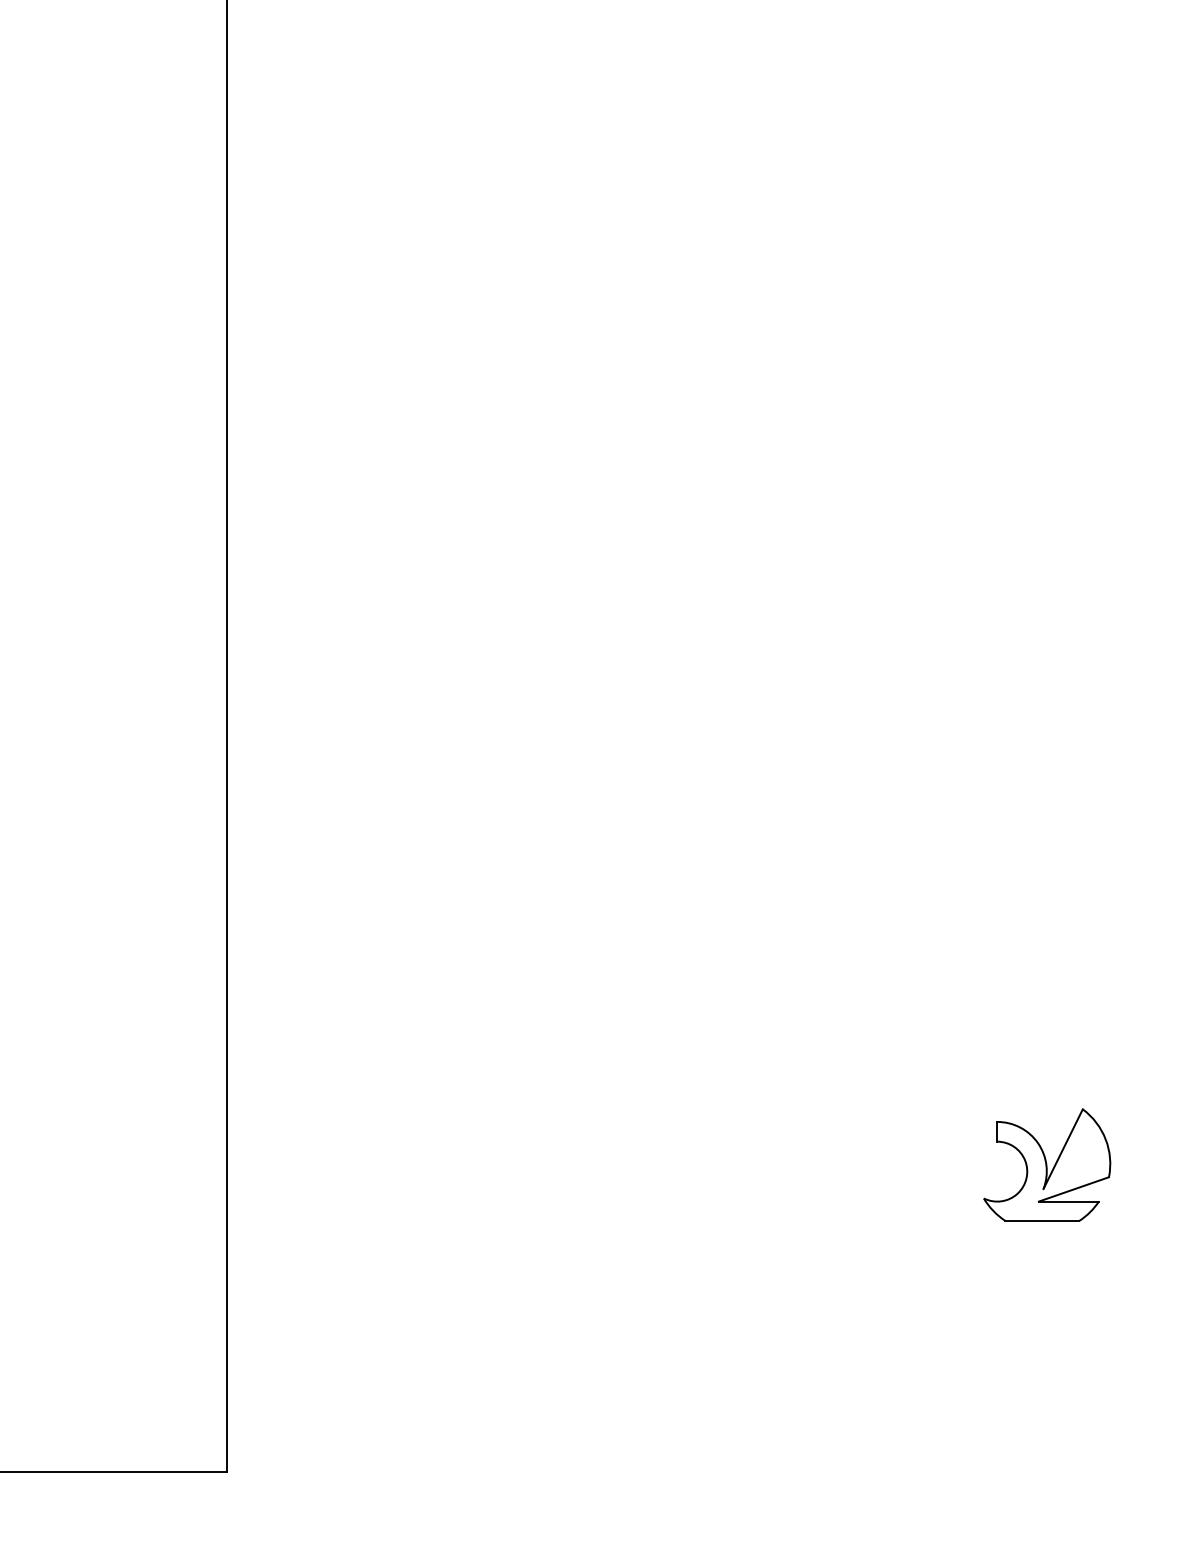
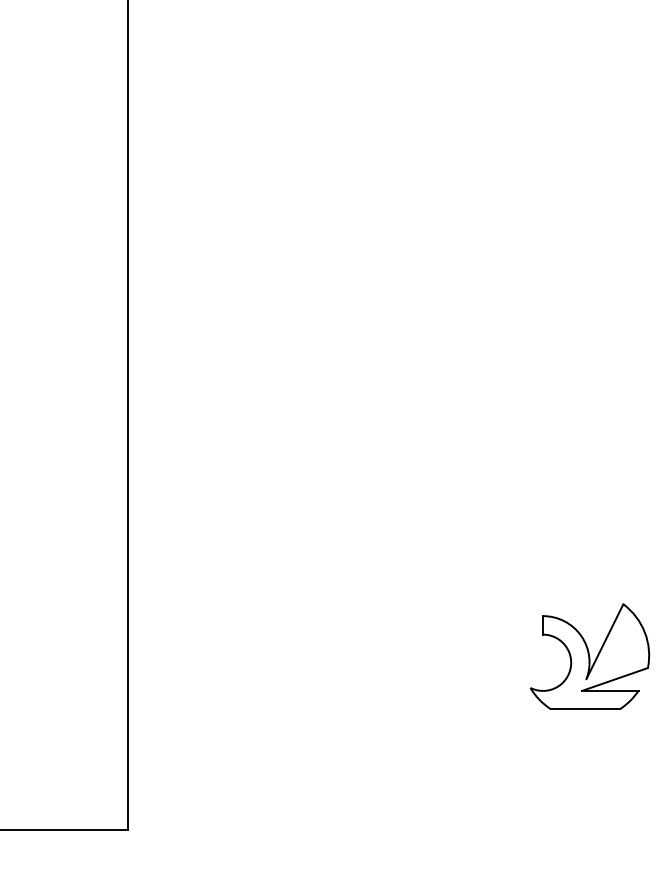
part: (1046, 1164) -> (589, 656), size x1.67

